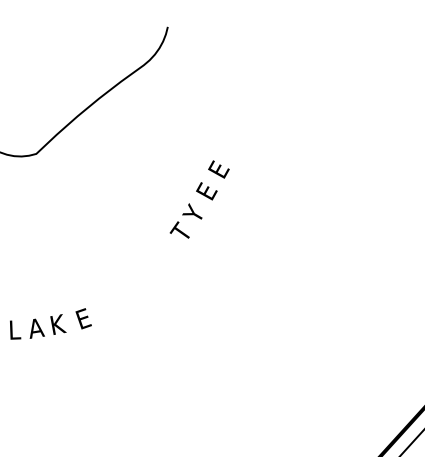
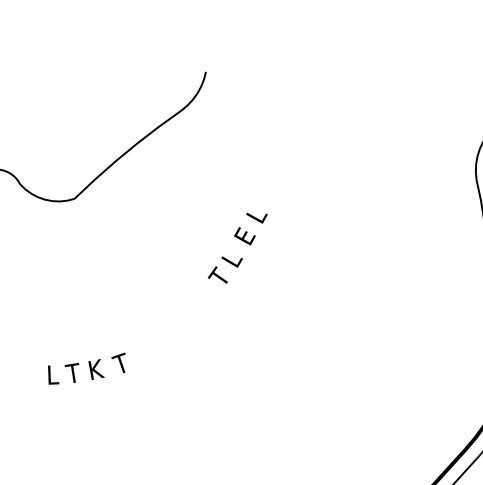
text: (219, 166) -> (257, 211), E -> L
text: (193, 212) -> (231, 257), Y -> L
text: (82, 318) -> (120, 363), E -> T
text: (35, 328) -> (73, 373), A -> T

